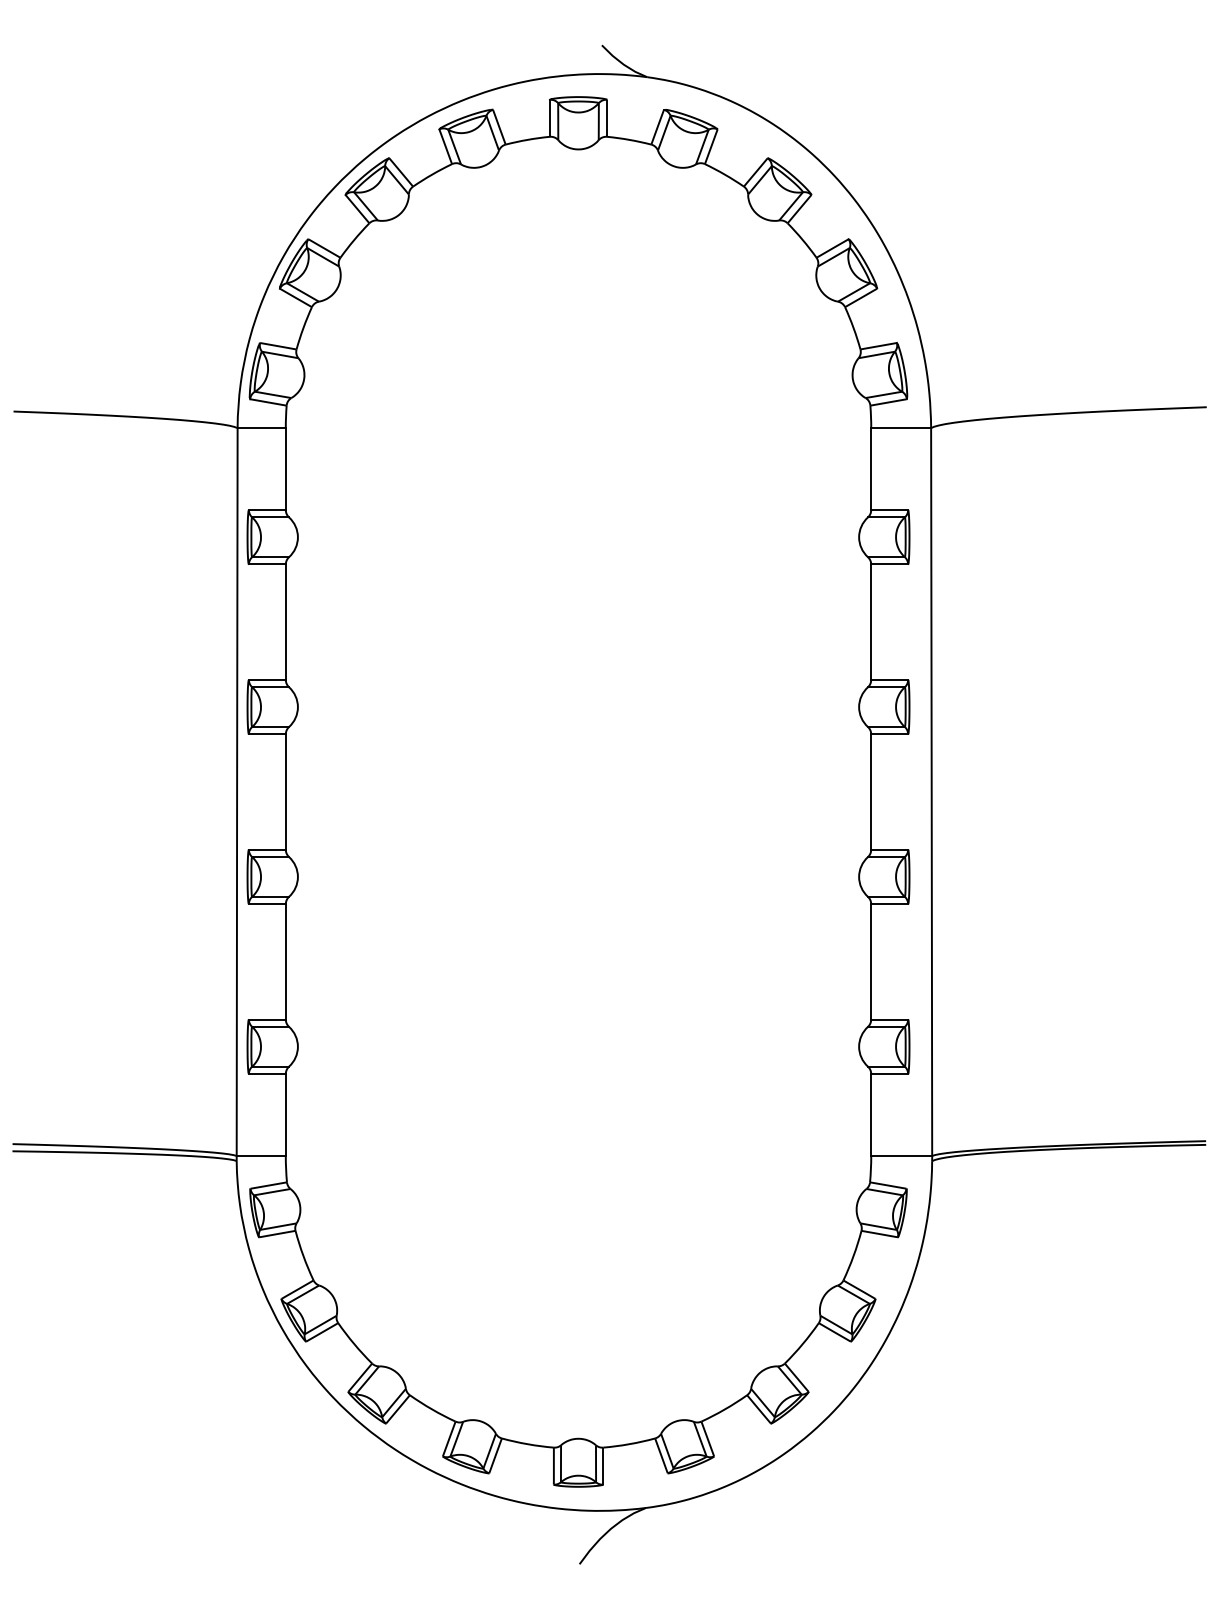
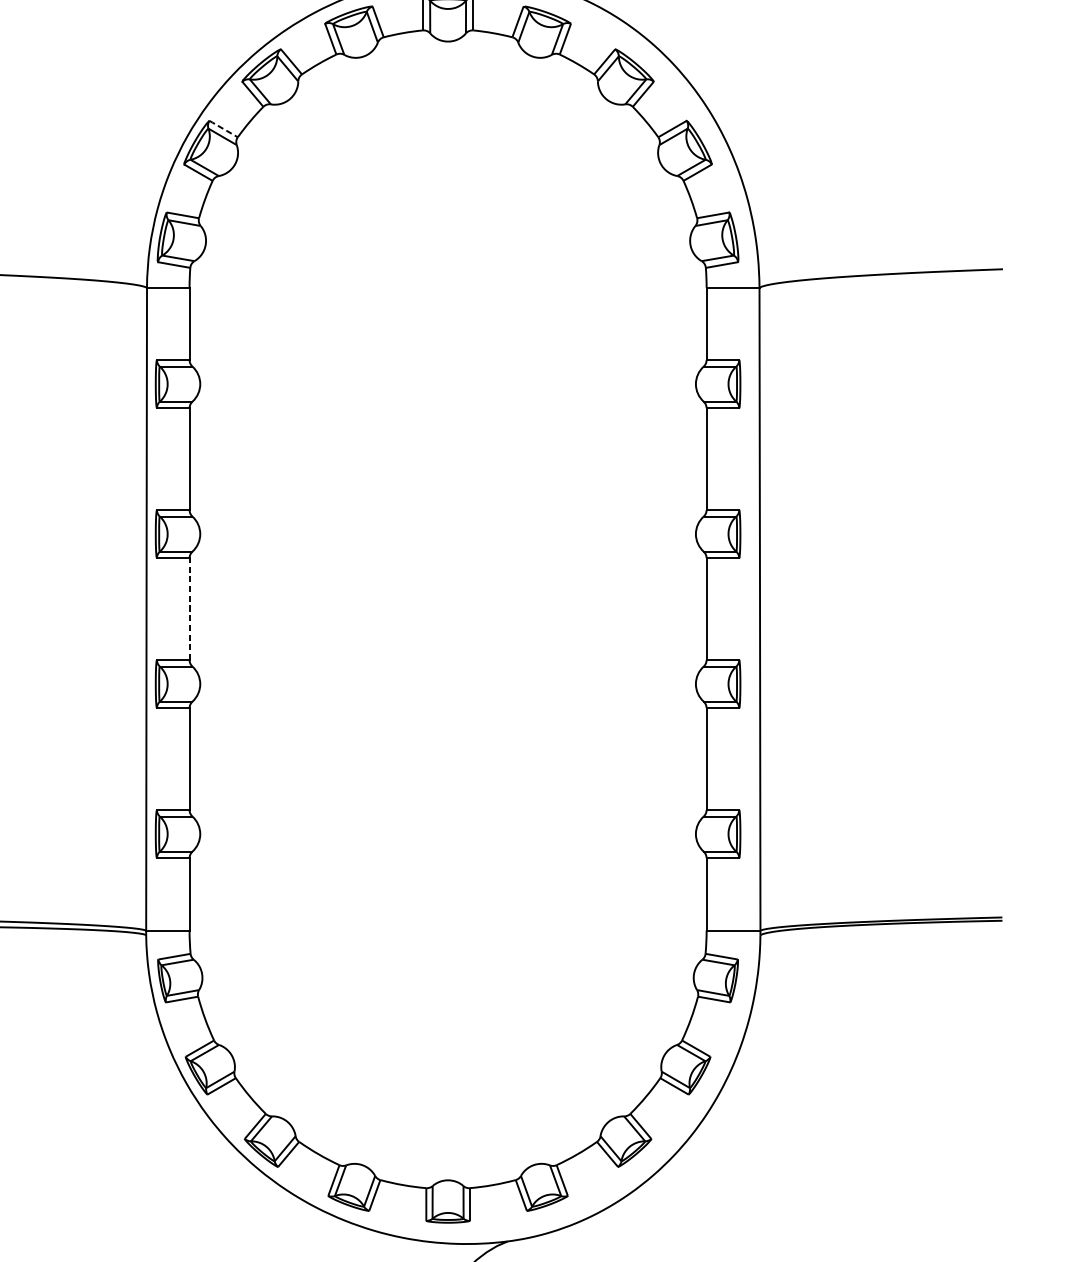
line: (324, 248) -> (223, 129), solid -> dashed
line: (285, 792) -> (189, 609), solid -> dashed

